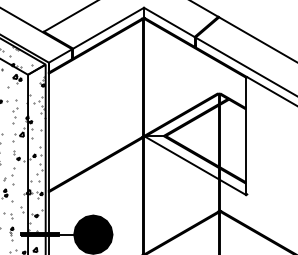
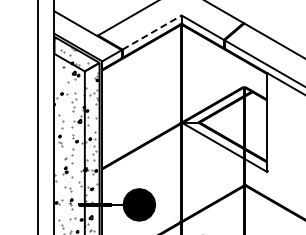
line: (109, 28) -> (152, 32), solid -> dashed

